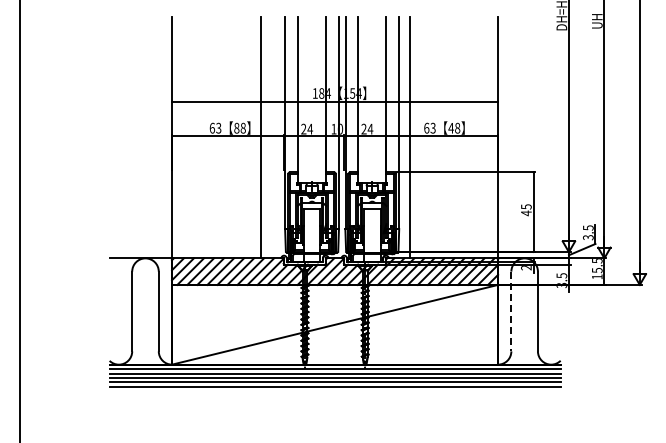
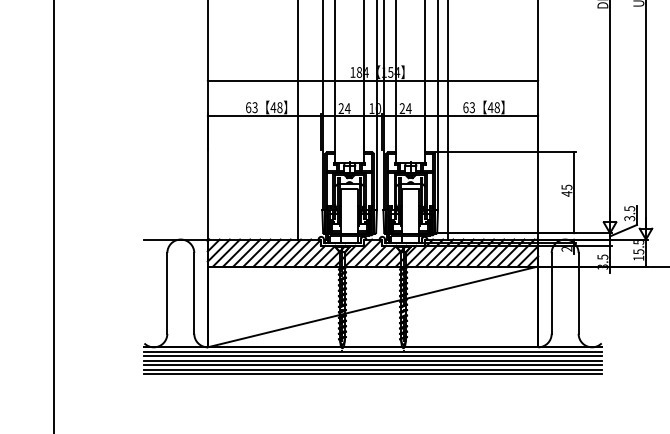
text: (236, 127) -> (273, 106), 88 -> 48
line: (511, 311) -> (551, 293), dashed -> solid
line: (334, 391) -> (372, 374), added

